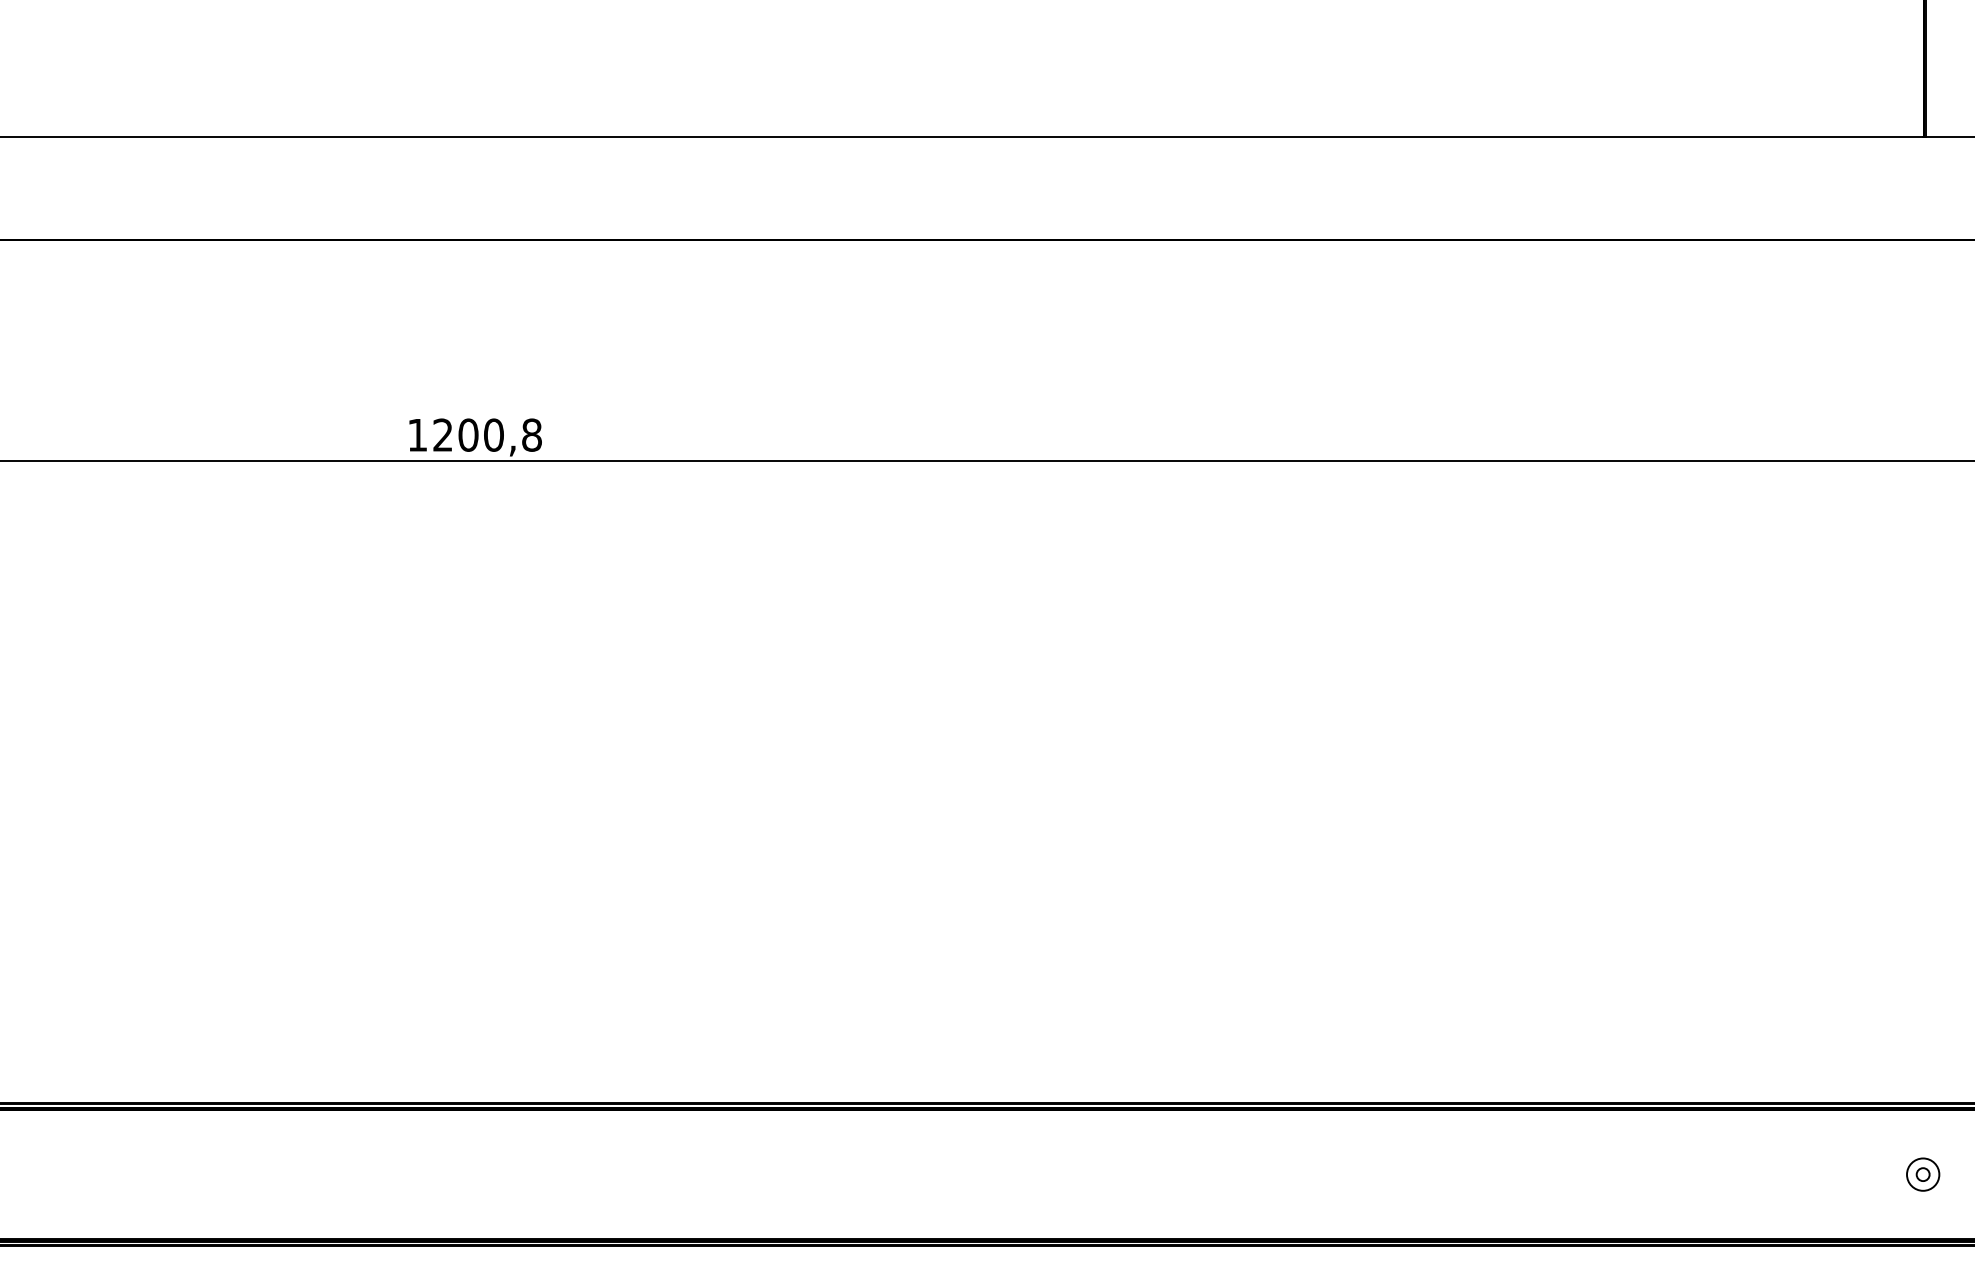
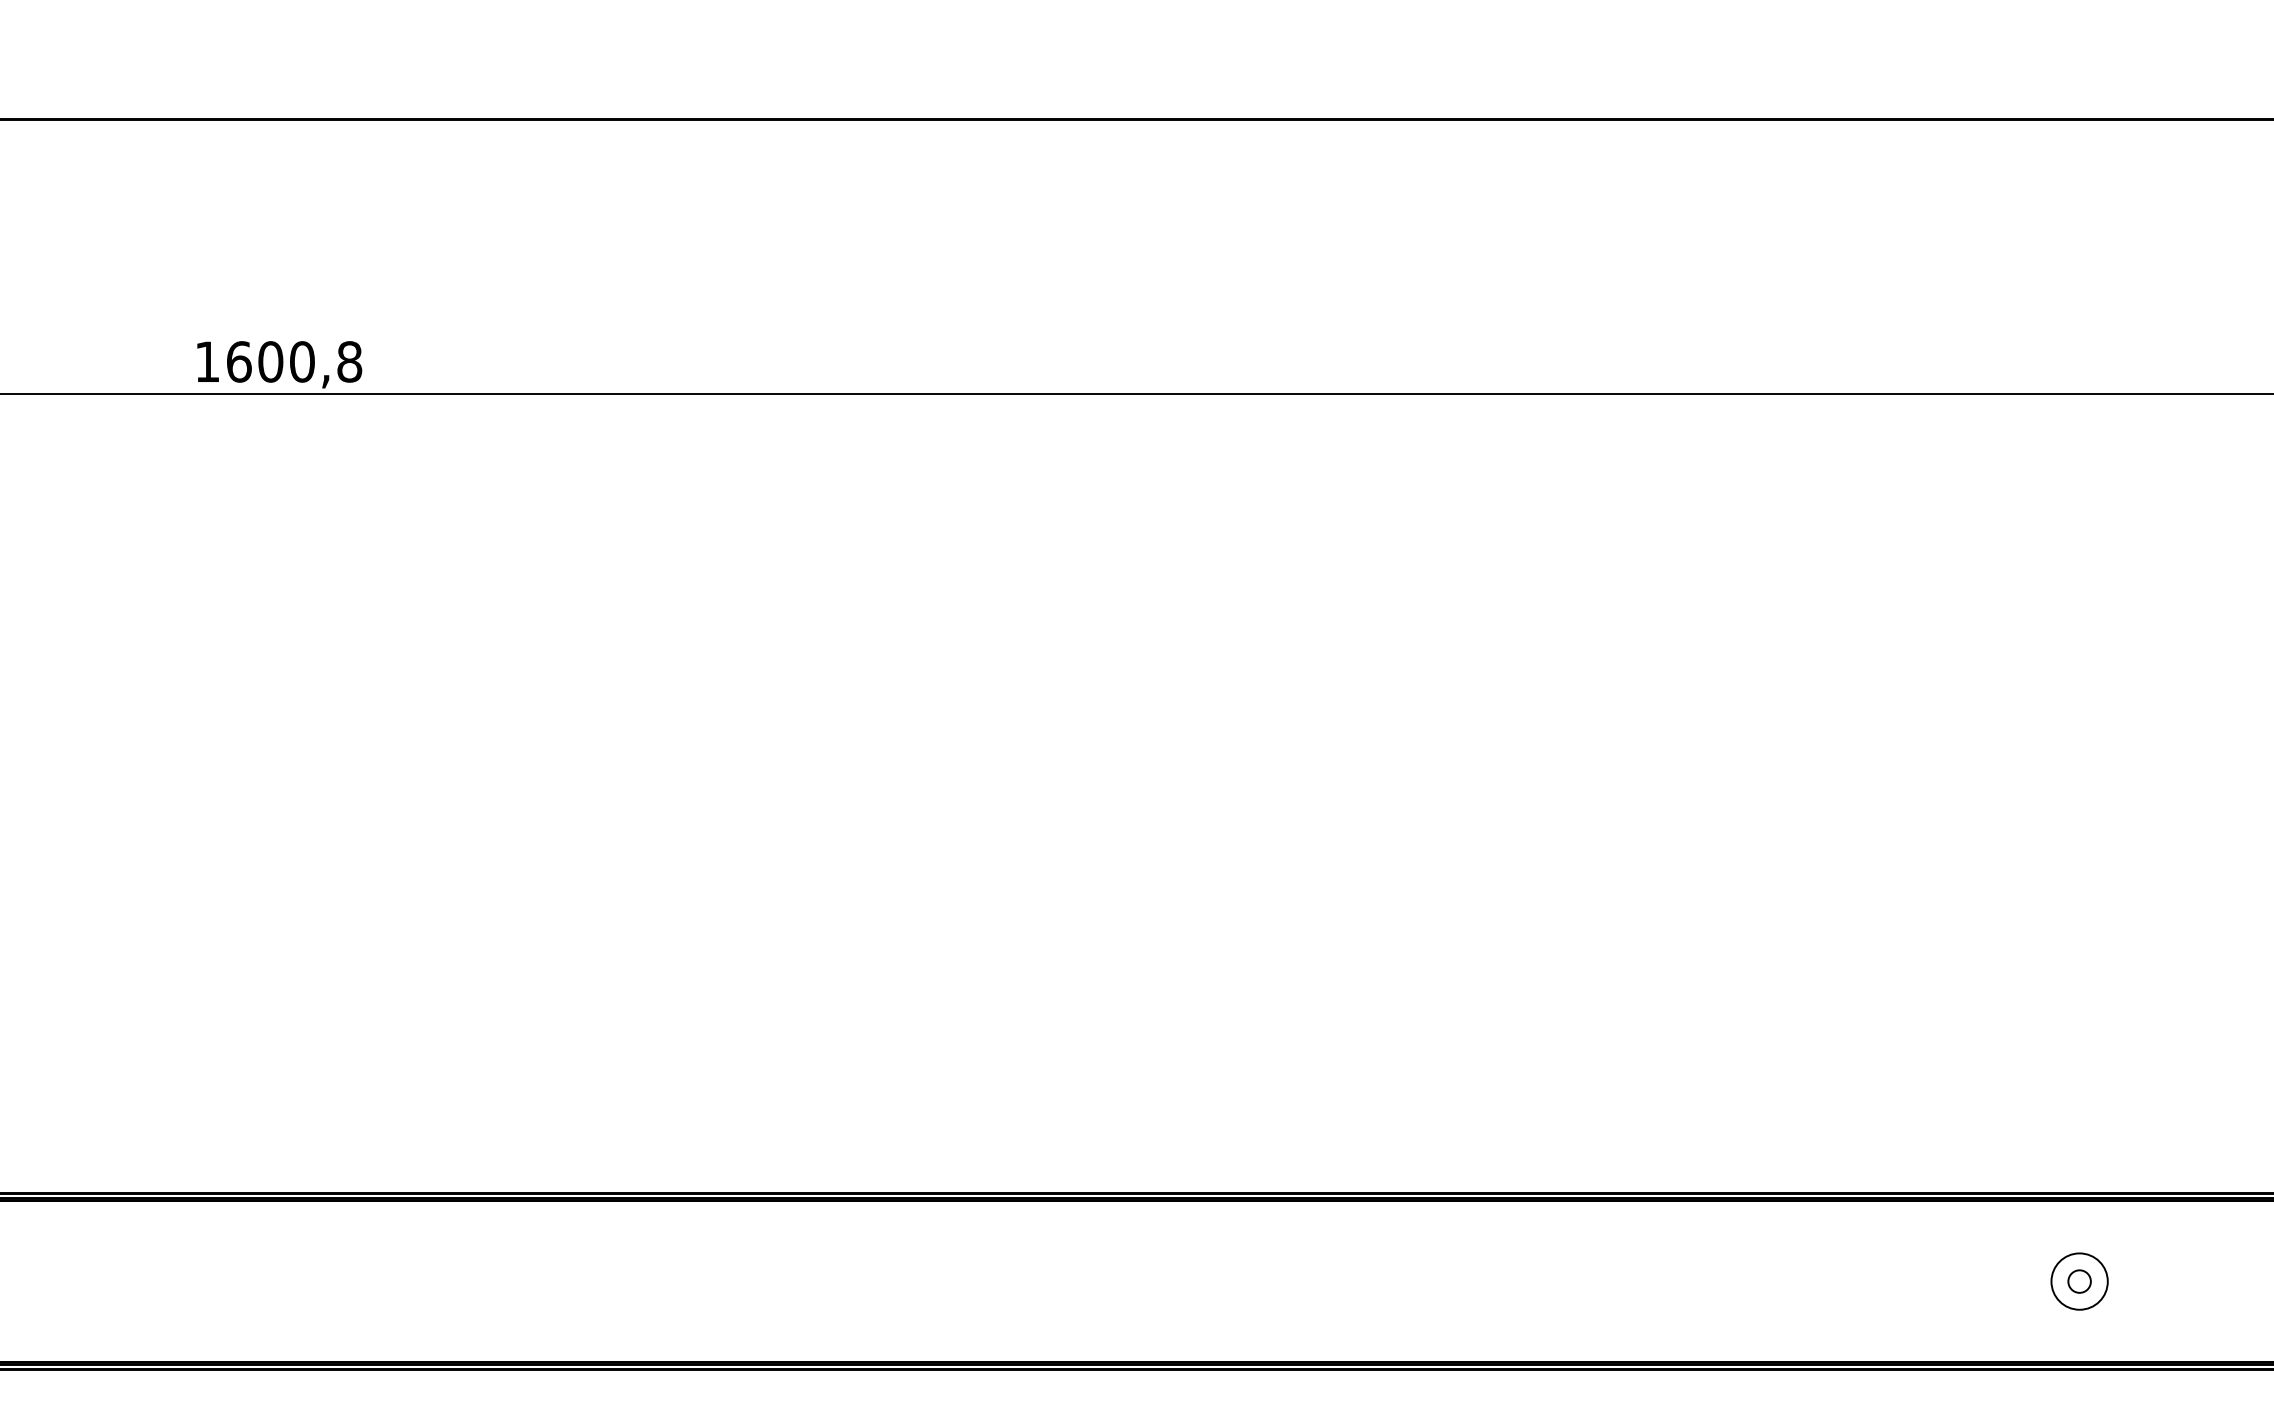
text: (443, 434) -> (239, 361), 1200,8 -> 1600,8
part: (1923, 1174) -> (2080, 1281), size x1.4

